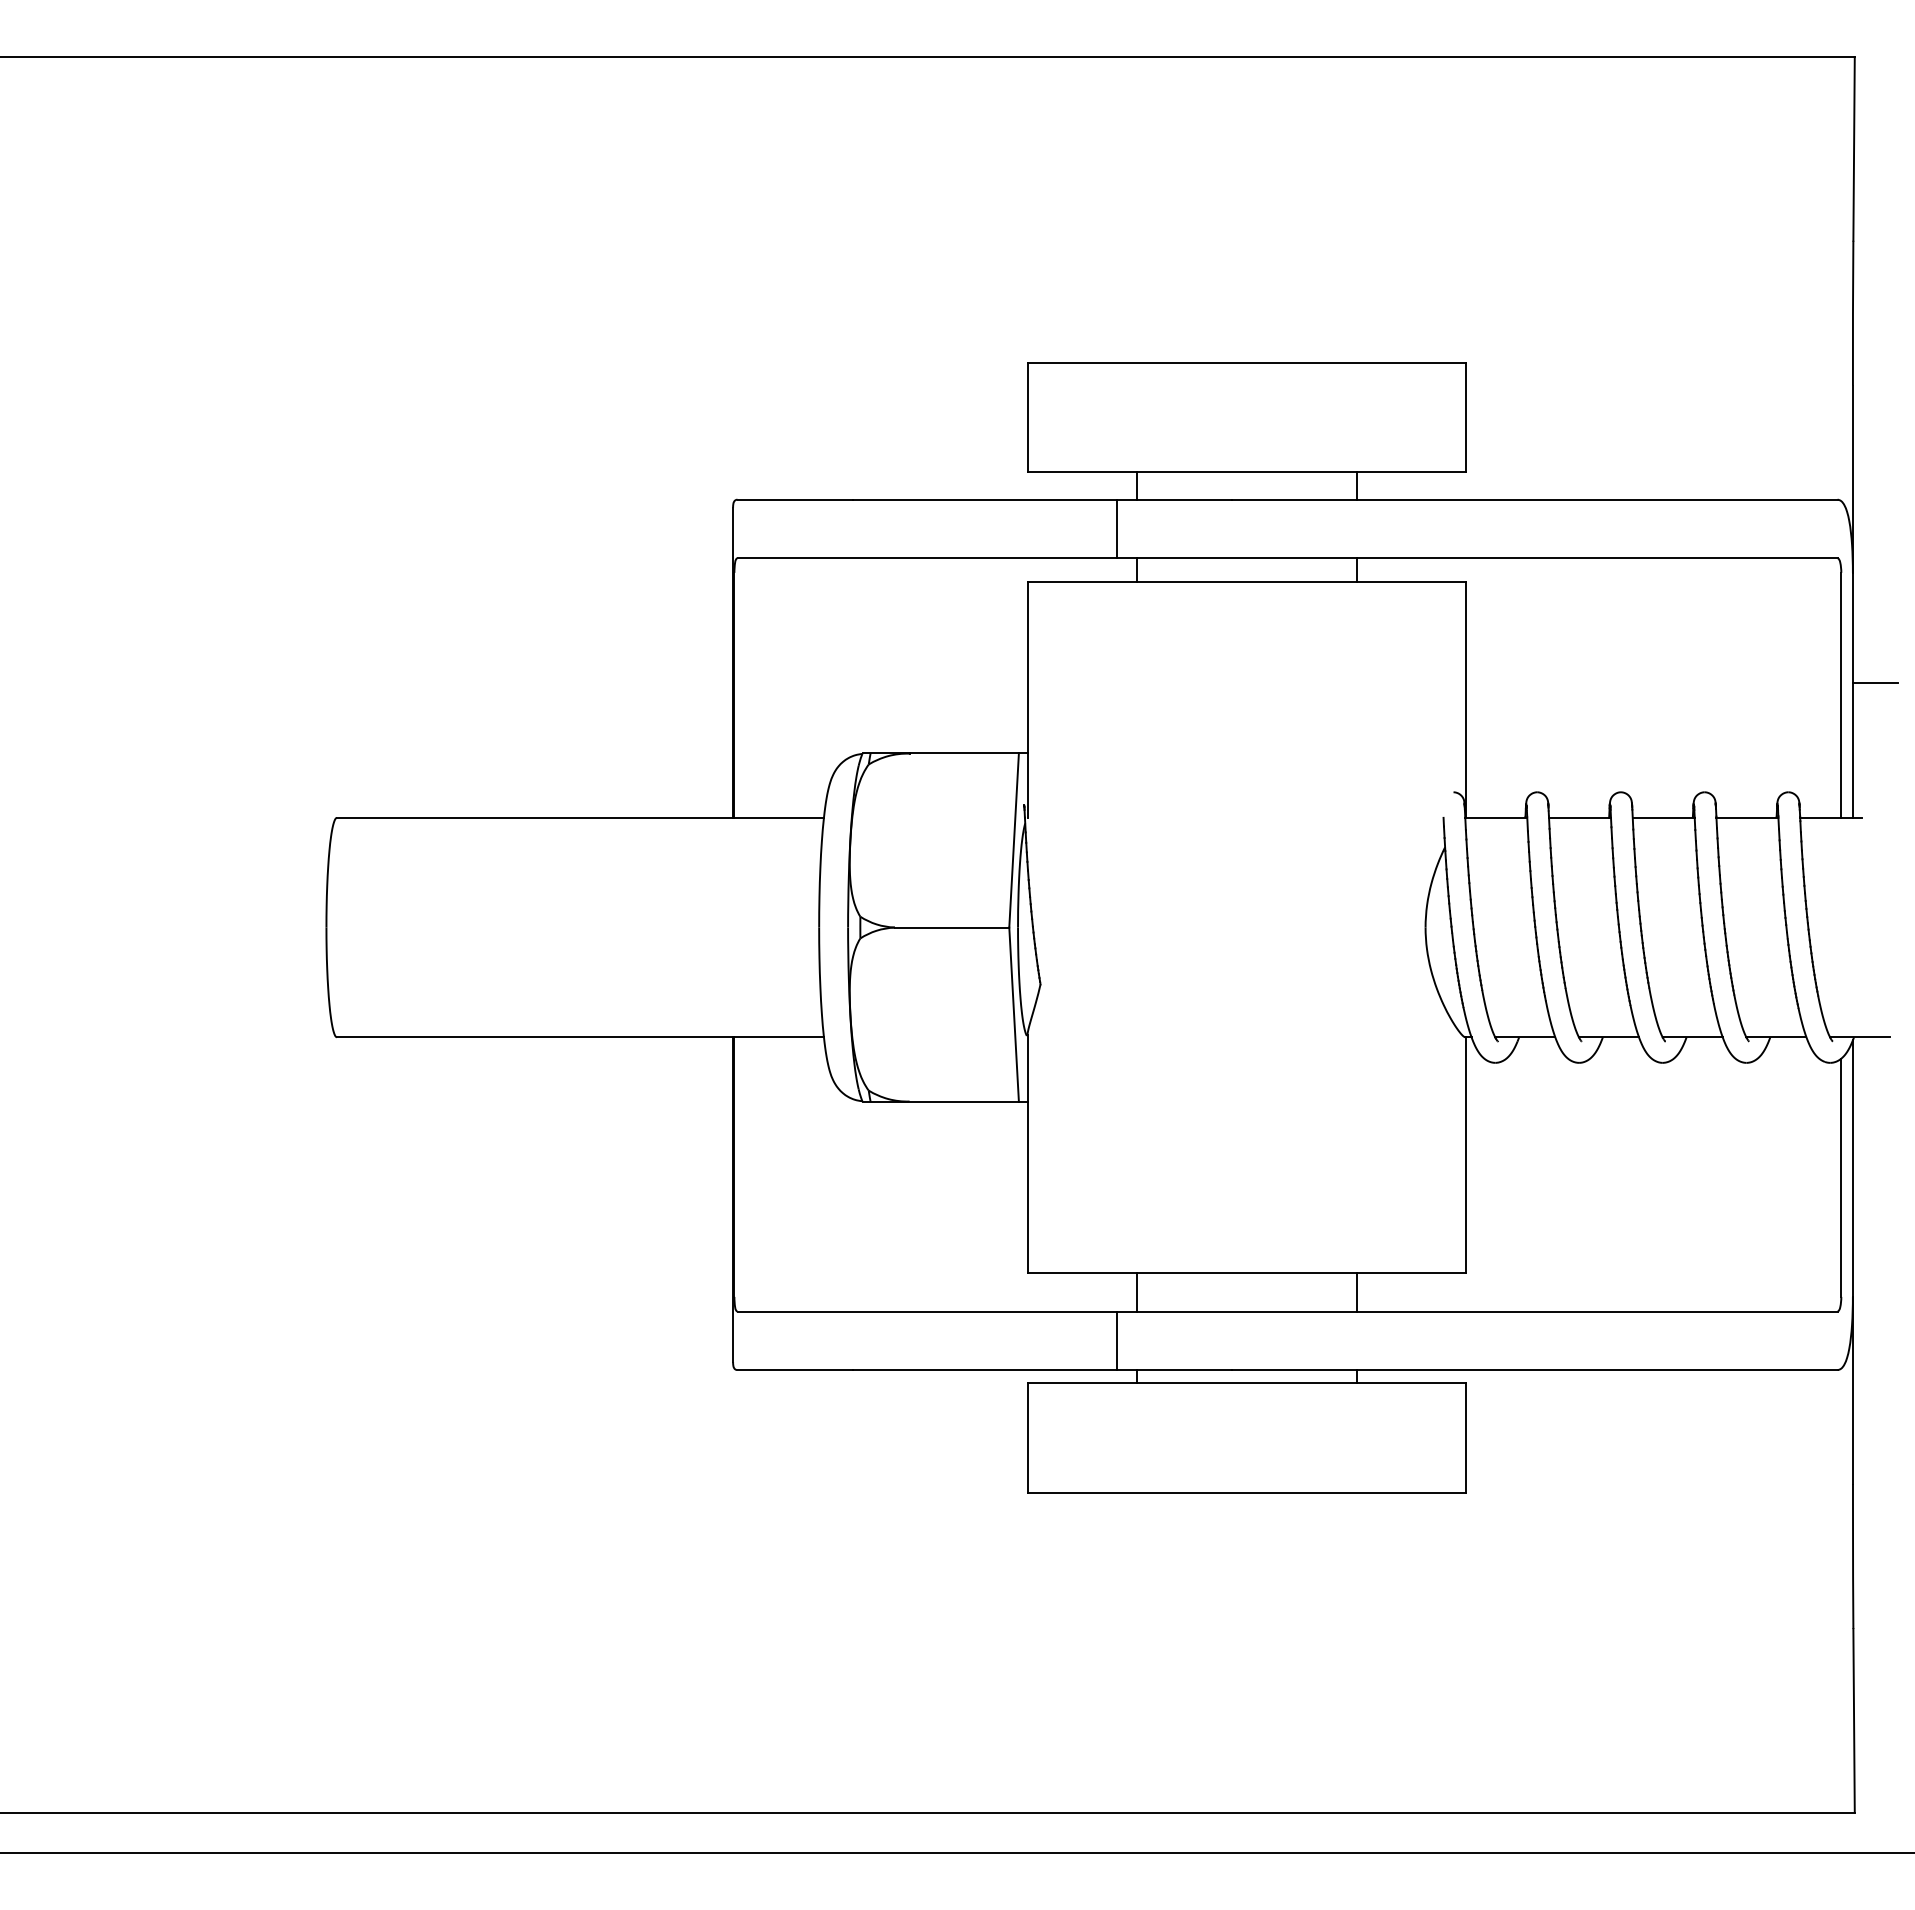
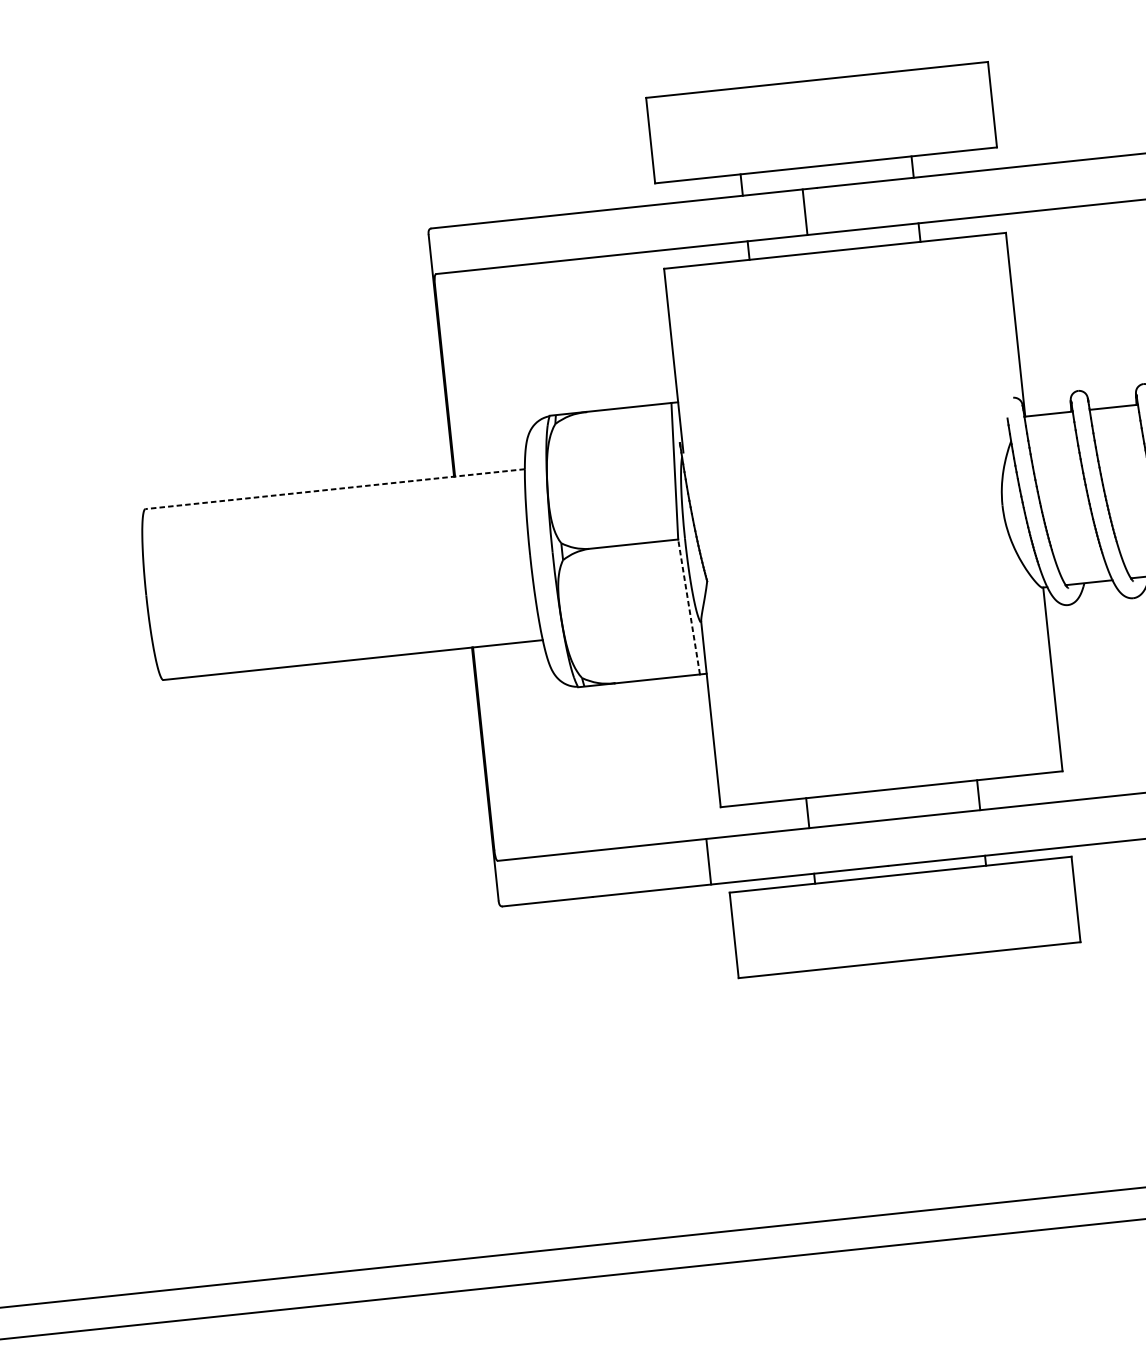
line: (1117, 528) -> (805, 211), moved
line: (580, 817) -> (335, 488), solid -> dashed
line: (1014, 1014) -> (689, 606), solid -> dashed
line: (1117, 1340) -> (709, 861), moved

